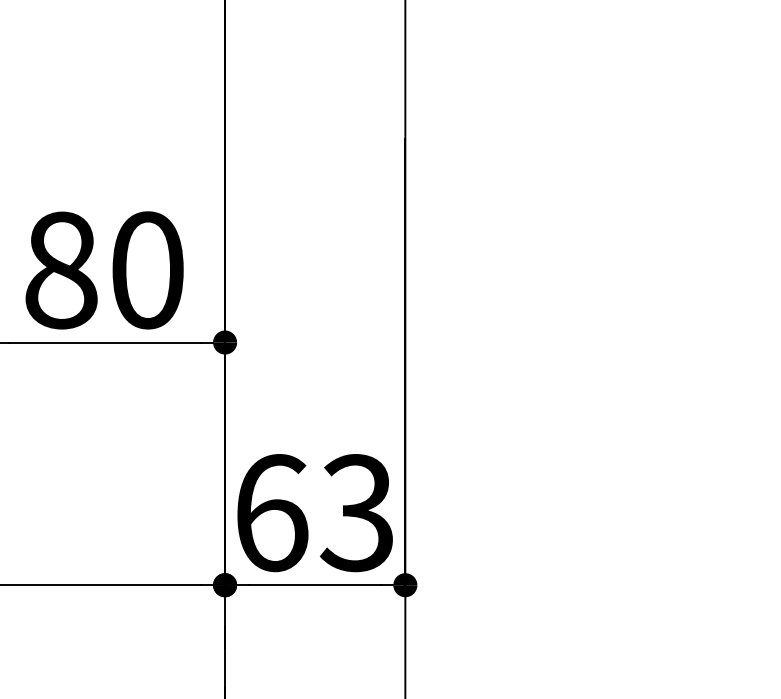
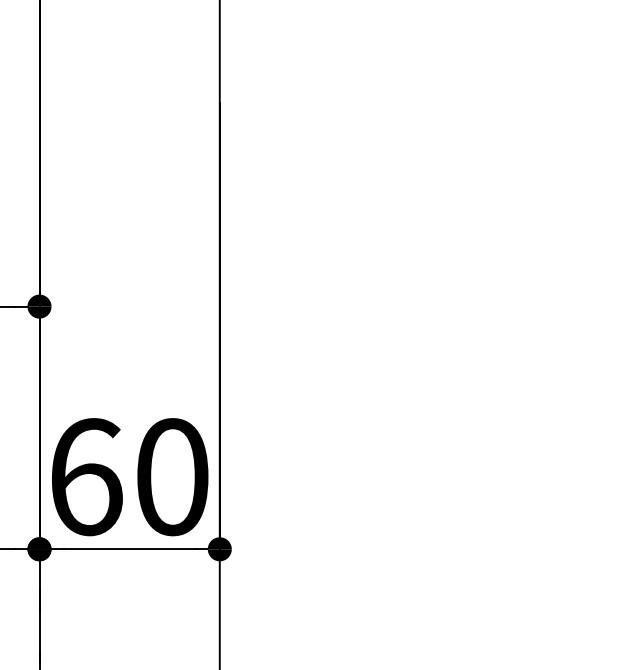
text: (356, 513) -> (170, 477), 63 -> 60

